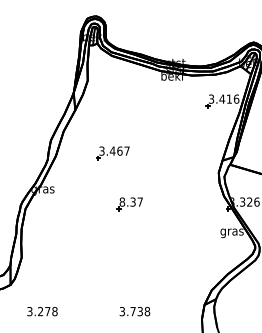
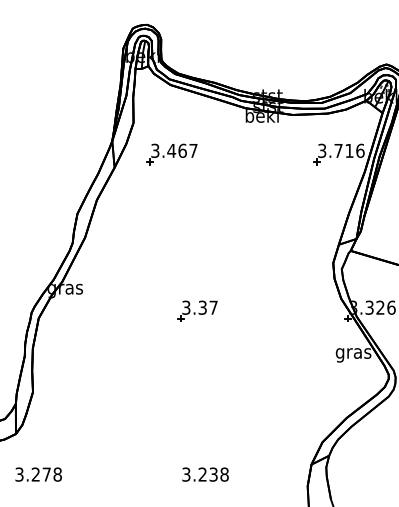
text: (222, 98) -> (338, 149), 3.416 -> 3.716
part: (112, 153) -> (171, 154), moved
text: (122, 201) -> (186, 306), 8.37 -> 3.37
text: (42, 311) -> (38, 474), moved
text: (132, 311) -> (201, 474), 3.738 -> 3.238

